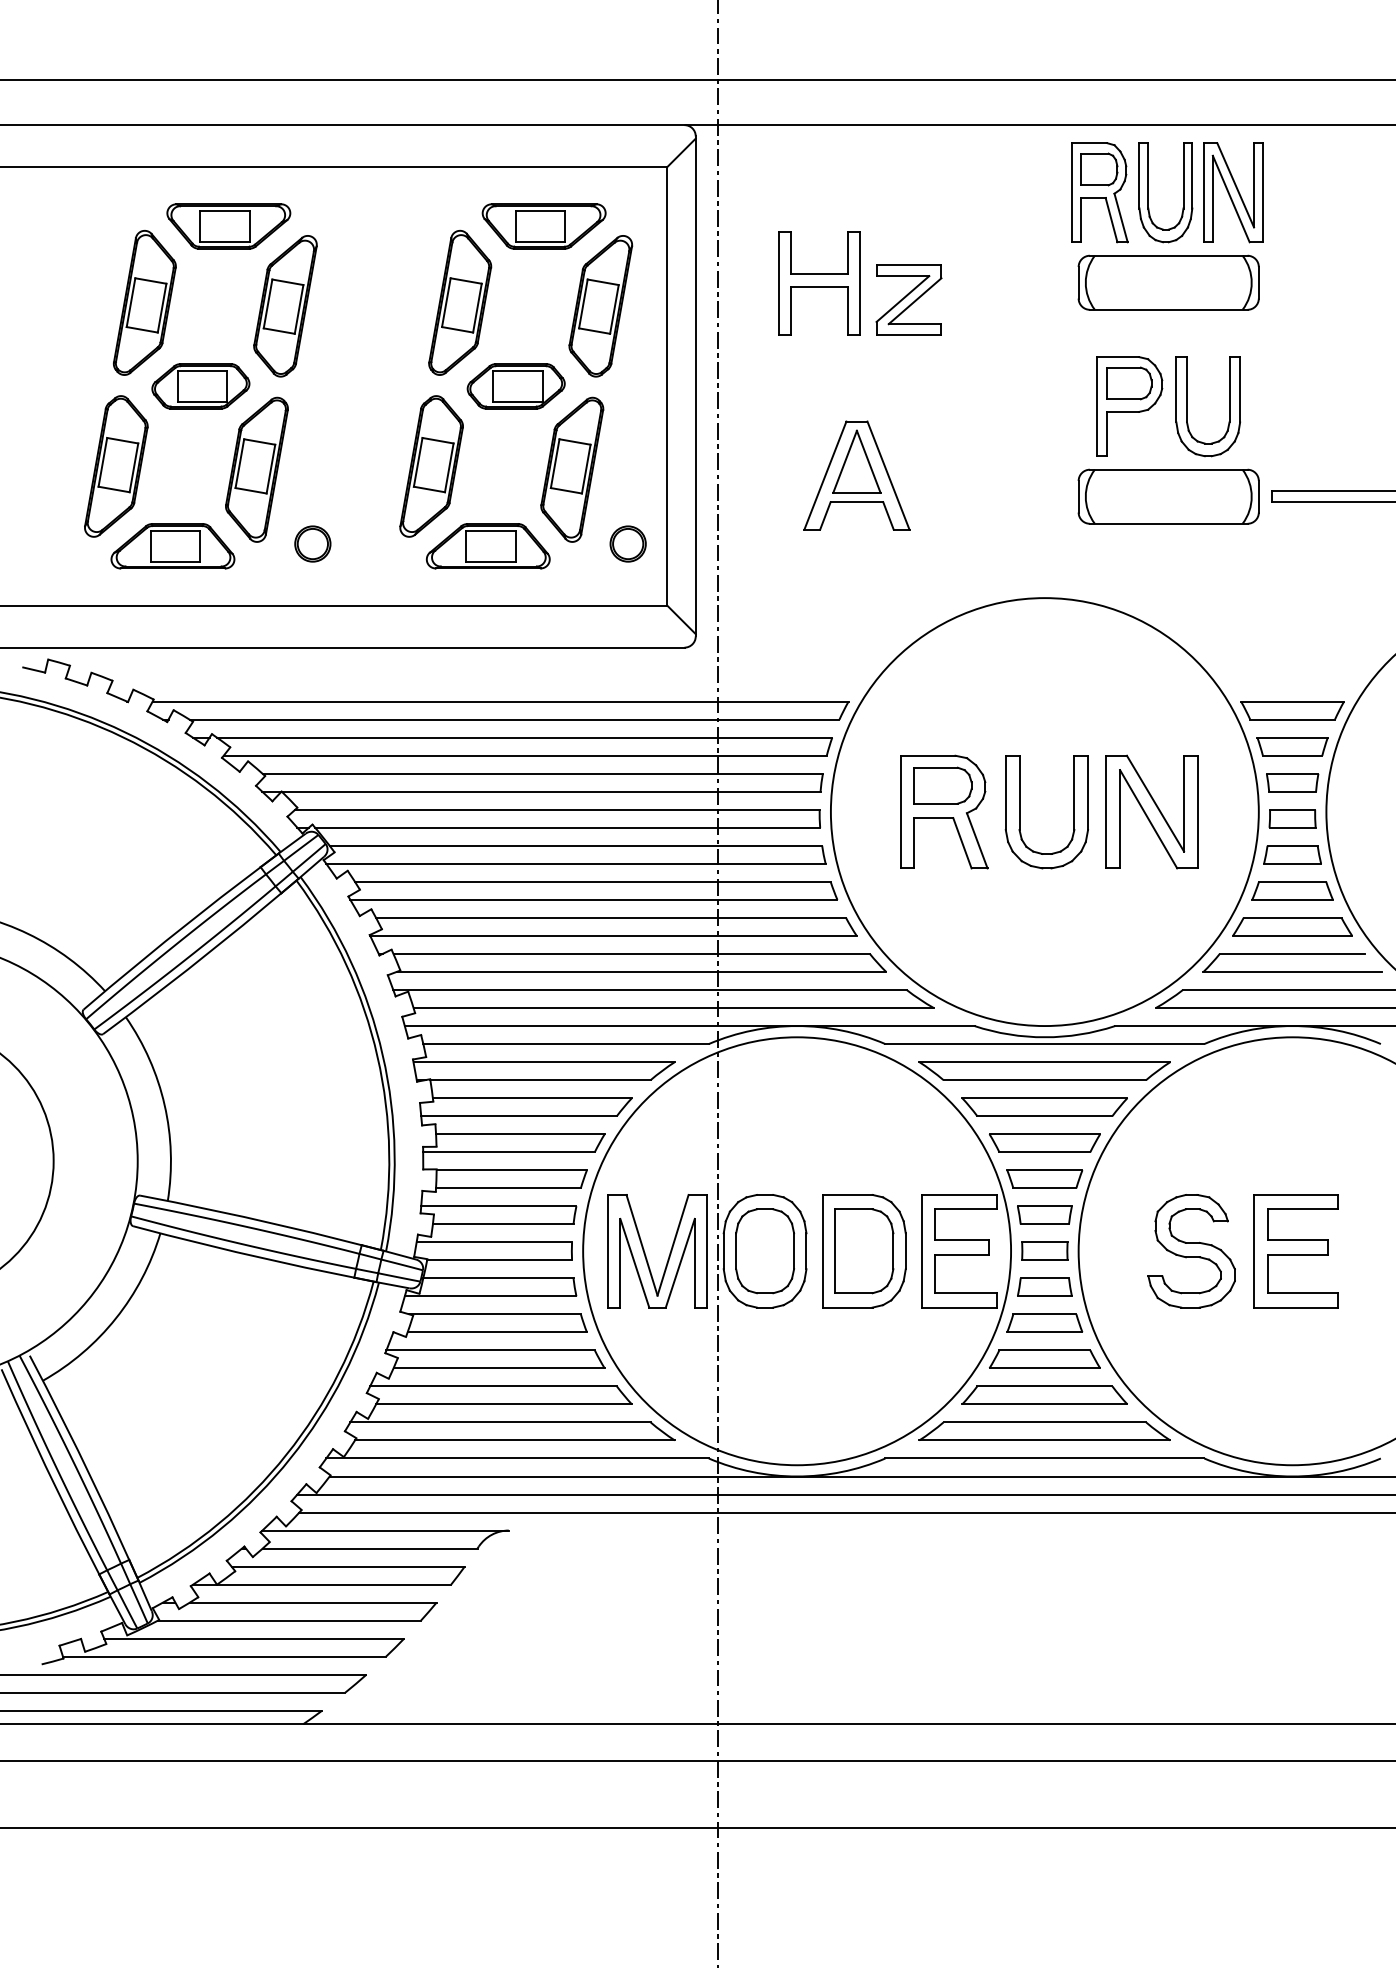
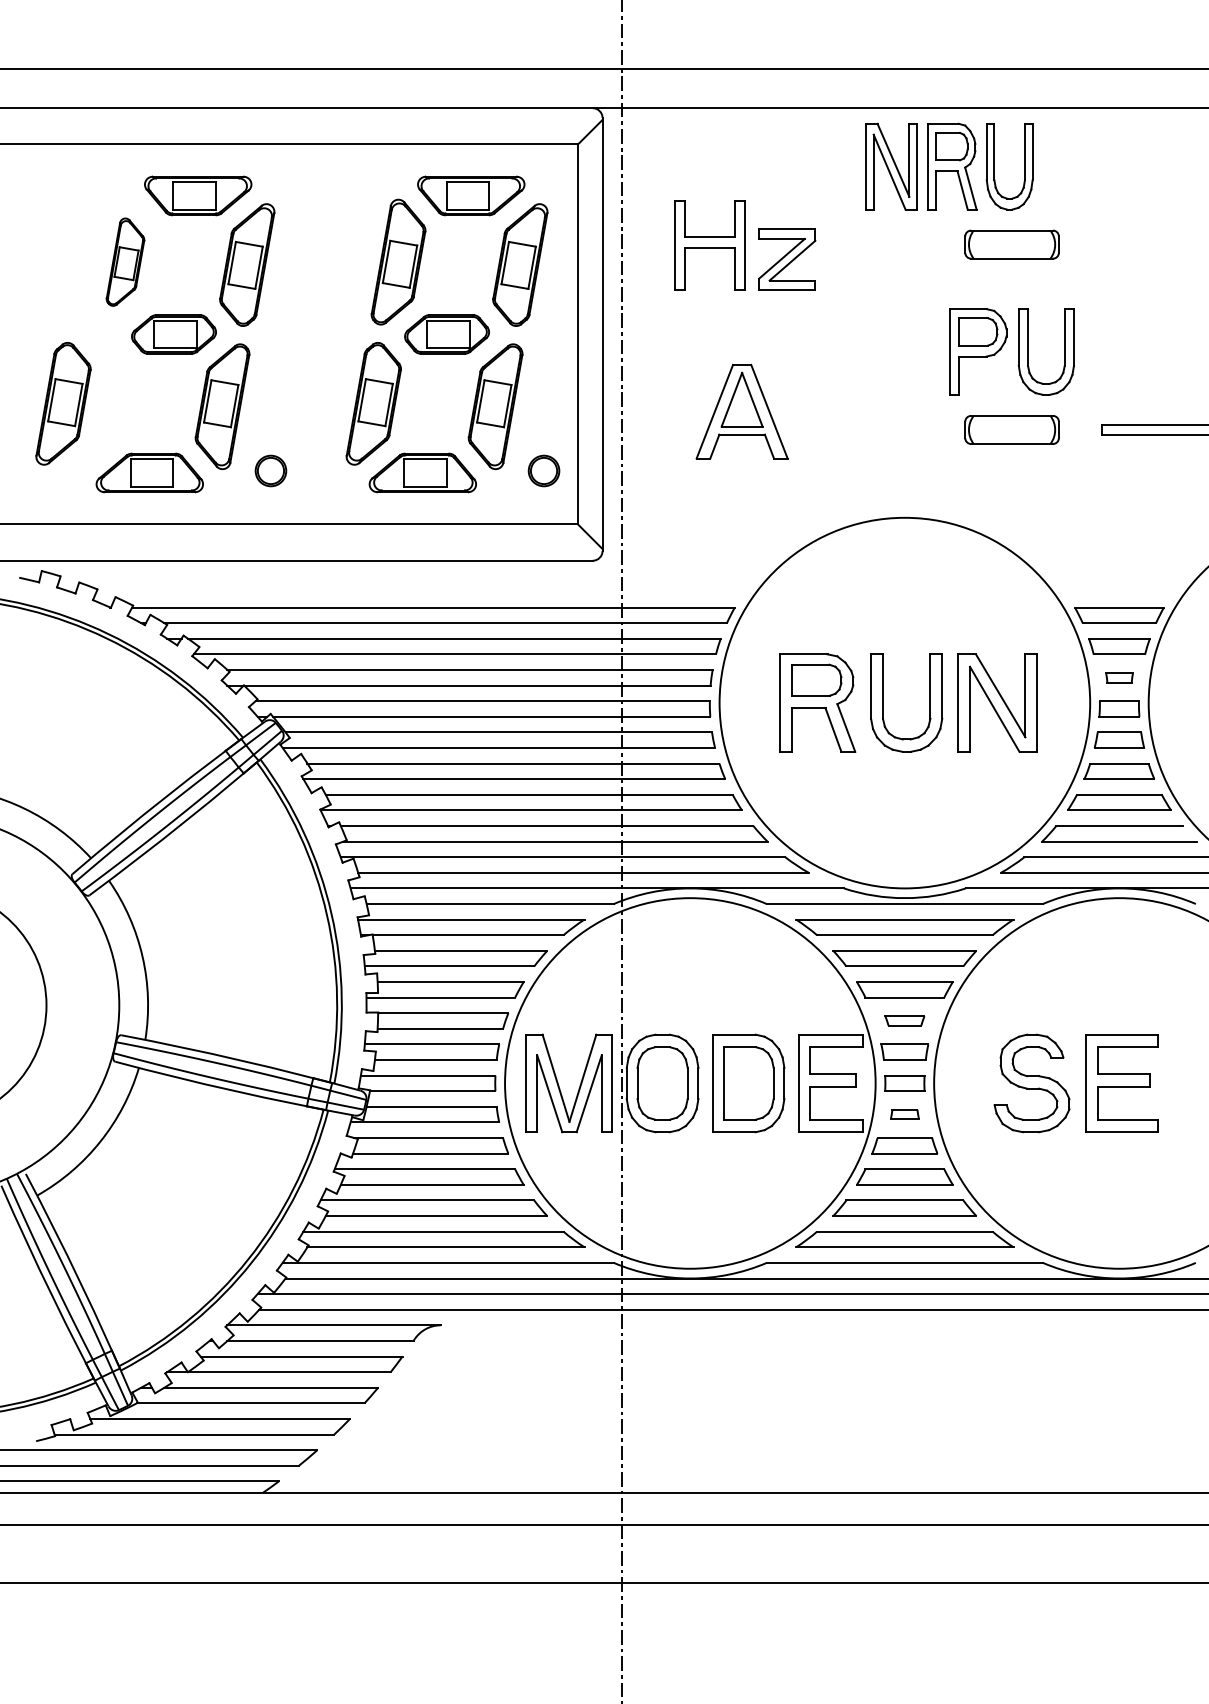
part: (1233, 192) -> (891, 166), moved
part: (1168, 282) -> (1011, 244), size x0.6
part: (144, 302) -> (125, 261), size x0.7
part: (116, 466) -> (63, 403), moved
part: (1168, 496) -> (1011, 429), size x0.6
part: (1292, 782) -> (1119, 677), size x0.6
part: (1044, 1178) -> (904, 1020), size x0.6
part: (1044, 1286) -> (904, 1113), size x0.6

